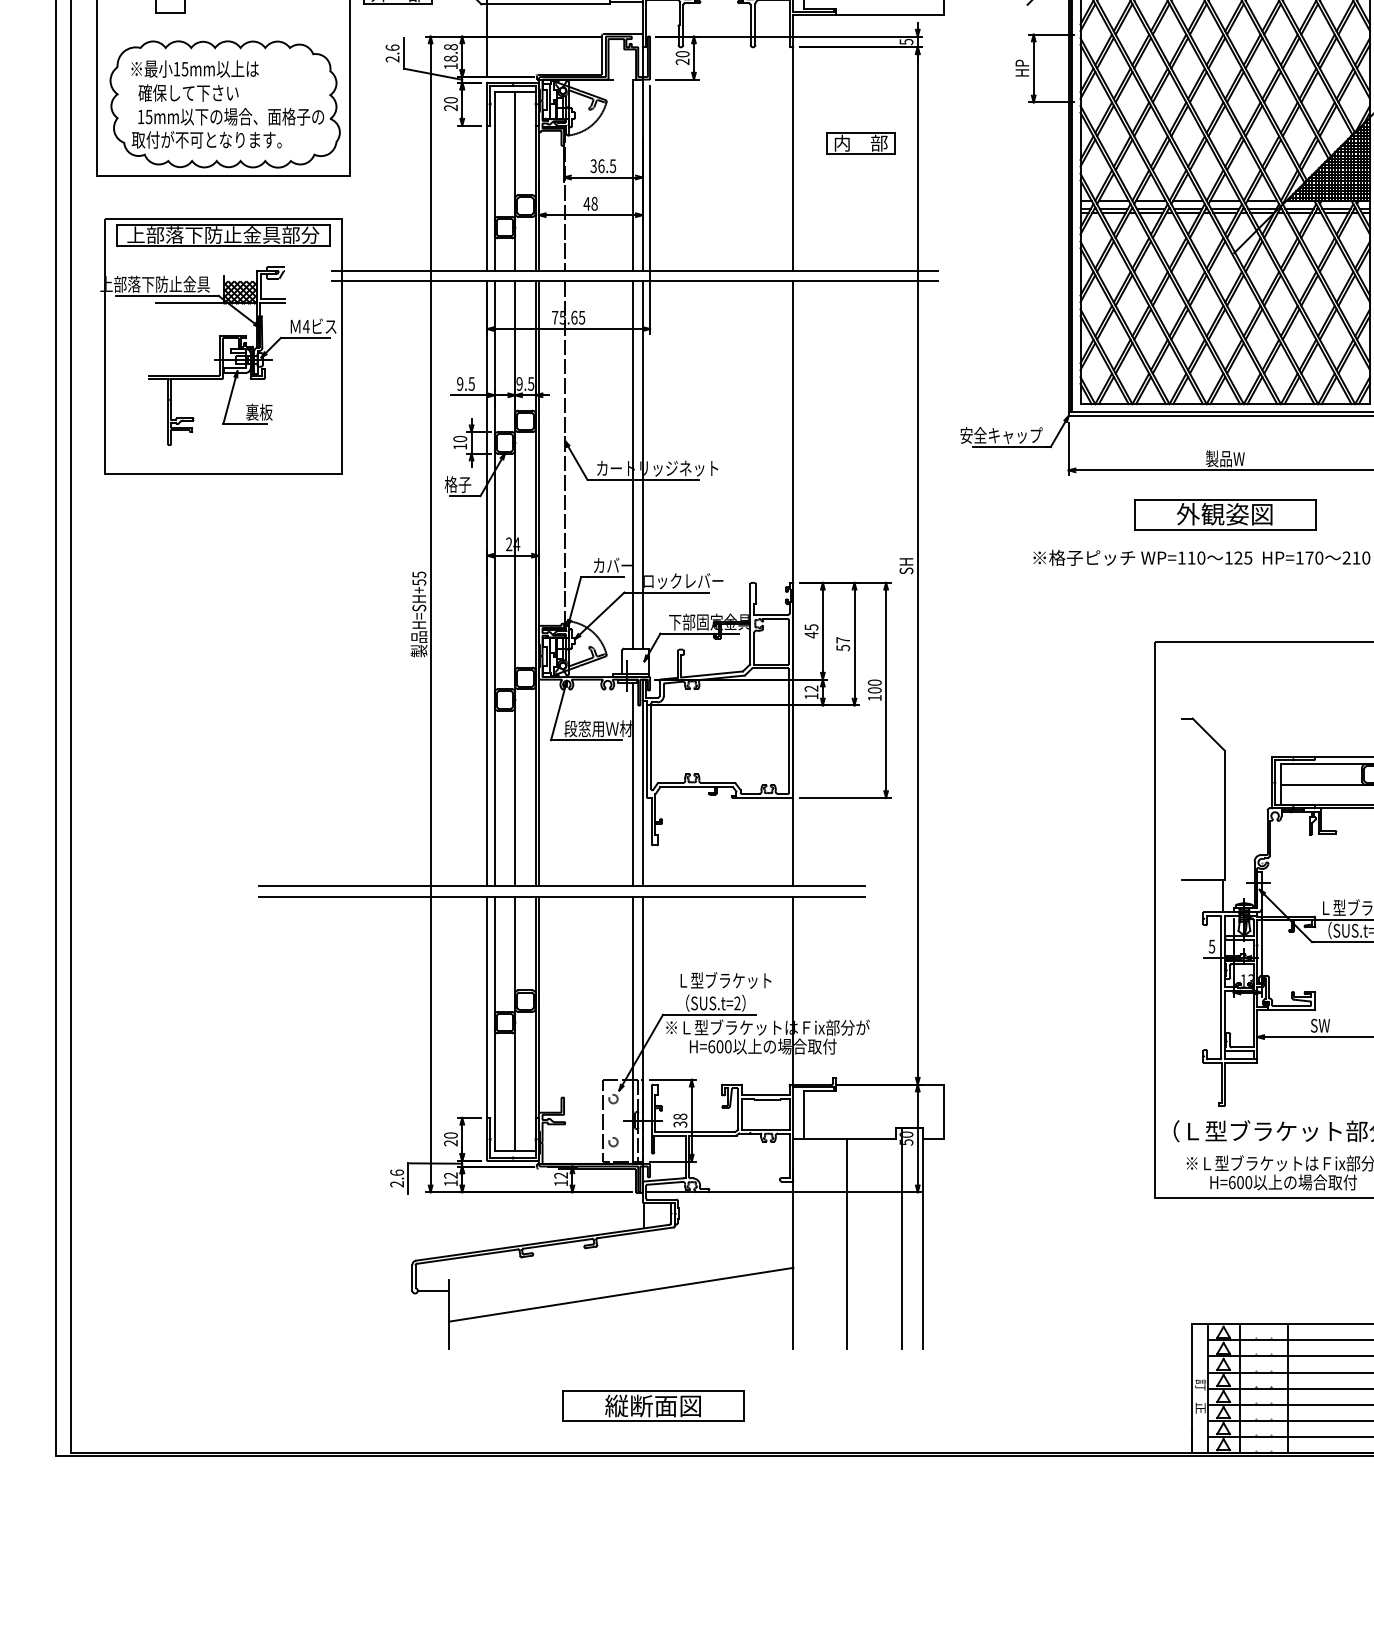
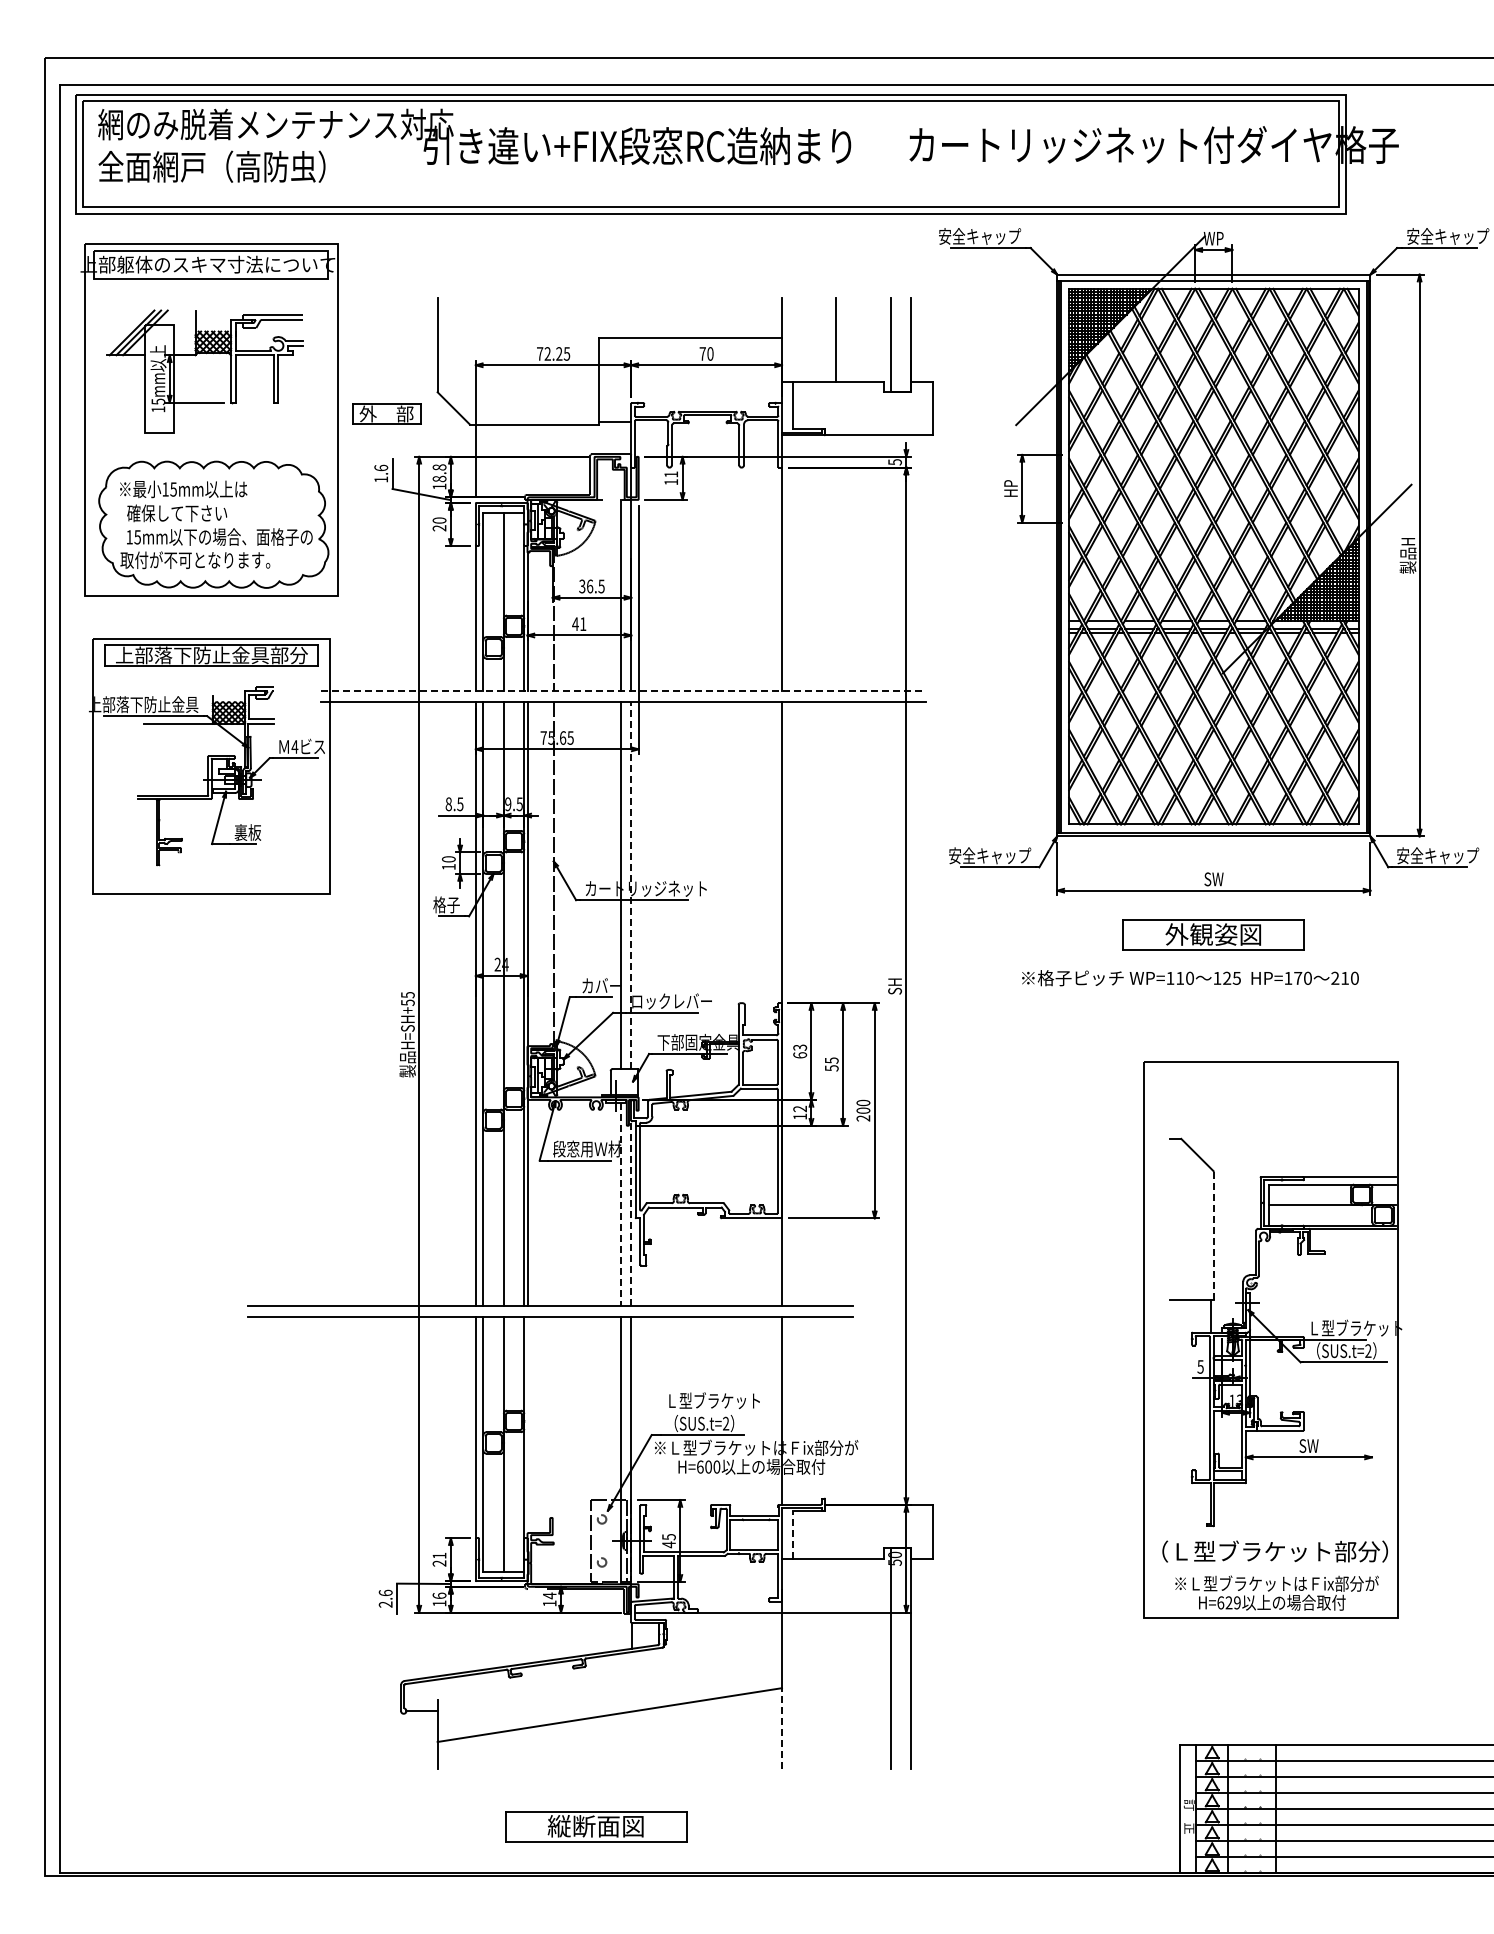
text: (682, 58) -> (671, 478), 20 -> 11
text: (391, 59) -> (380, 479), 2.6 -> 1.6
part: (859, 143) -> (848, 563), removed
text: (594, 204) -> (583, 624), 48 -> 41
line: (634, 271) -> (623, 691), solid -> dashed
text: (459, 384) -> (448, 804), 9.5 -> 8.5
text: (1224, 458) -> (1213, 878), 製品W -> SW
line: (642, 465) -> (631, 885), solid -> dashed
text: (811, 631) -> (800, 1051), 45 -> 63
text: (842, 640) -> (831, 1060), 57 -> 55
text: (874, 698) -> (863, 1118), 100 -> 200
line: (632, 784) -> (621, 1204), solid -> dashed
line: (642, 793) -> (631, 1213), solid -> dashed
line: (1224, 815) -> (1213, 1235), solid -> dashed
line: (538, 1005) -> (527, 1425), removed
line: (803, 1115) -> (792, 1535), solid -> dashed
text: (679, 1121) -> (668, 1541), 38 -> 45
text: (450, 1135) -> (439, 1555), 20 -> 21
text: (450, 1175) -> (439, 1595), 12 -> 16
text: (560, 1175) -> (549, 1595), 12 -> 14
text: (1243, 1182) -> (1232, 1602), H=600 -> H=629
line: (846, 1243) -> (835, 1663), removed
line: (793, 1308) -> (782, 1728), solid -> dashed
part: (653, 1406) -> (596, 1826), moved

